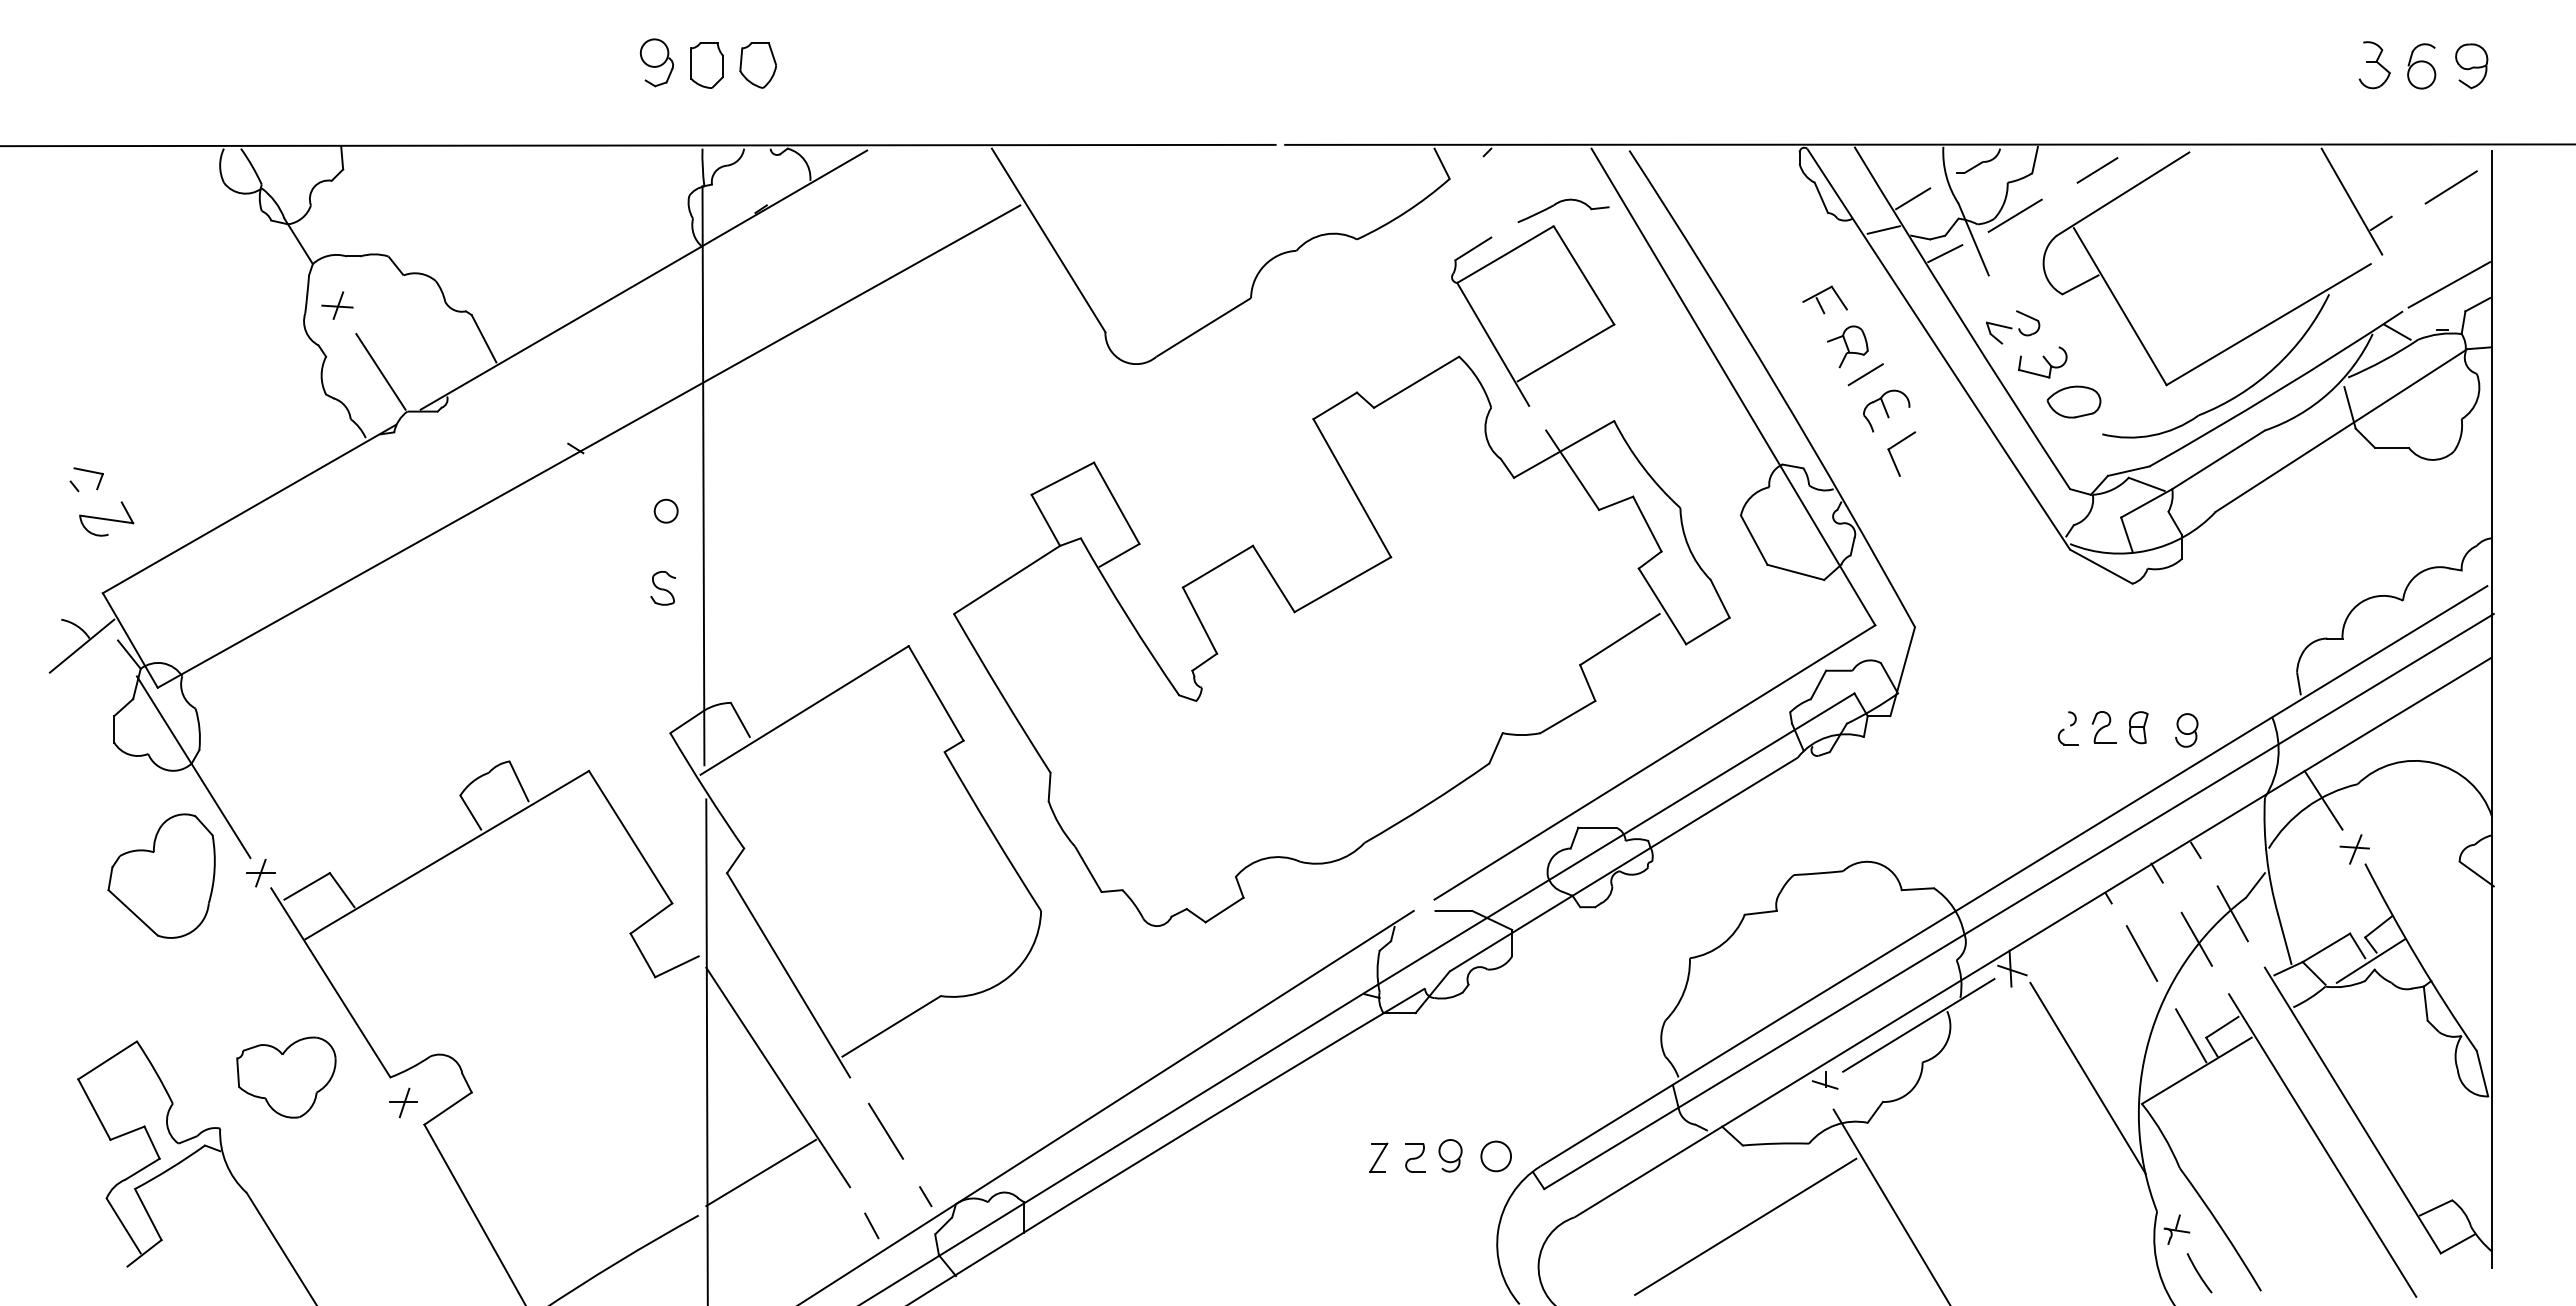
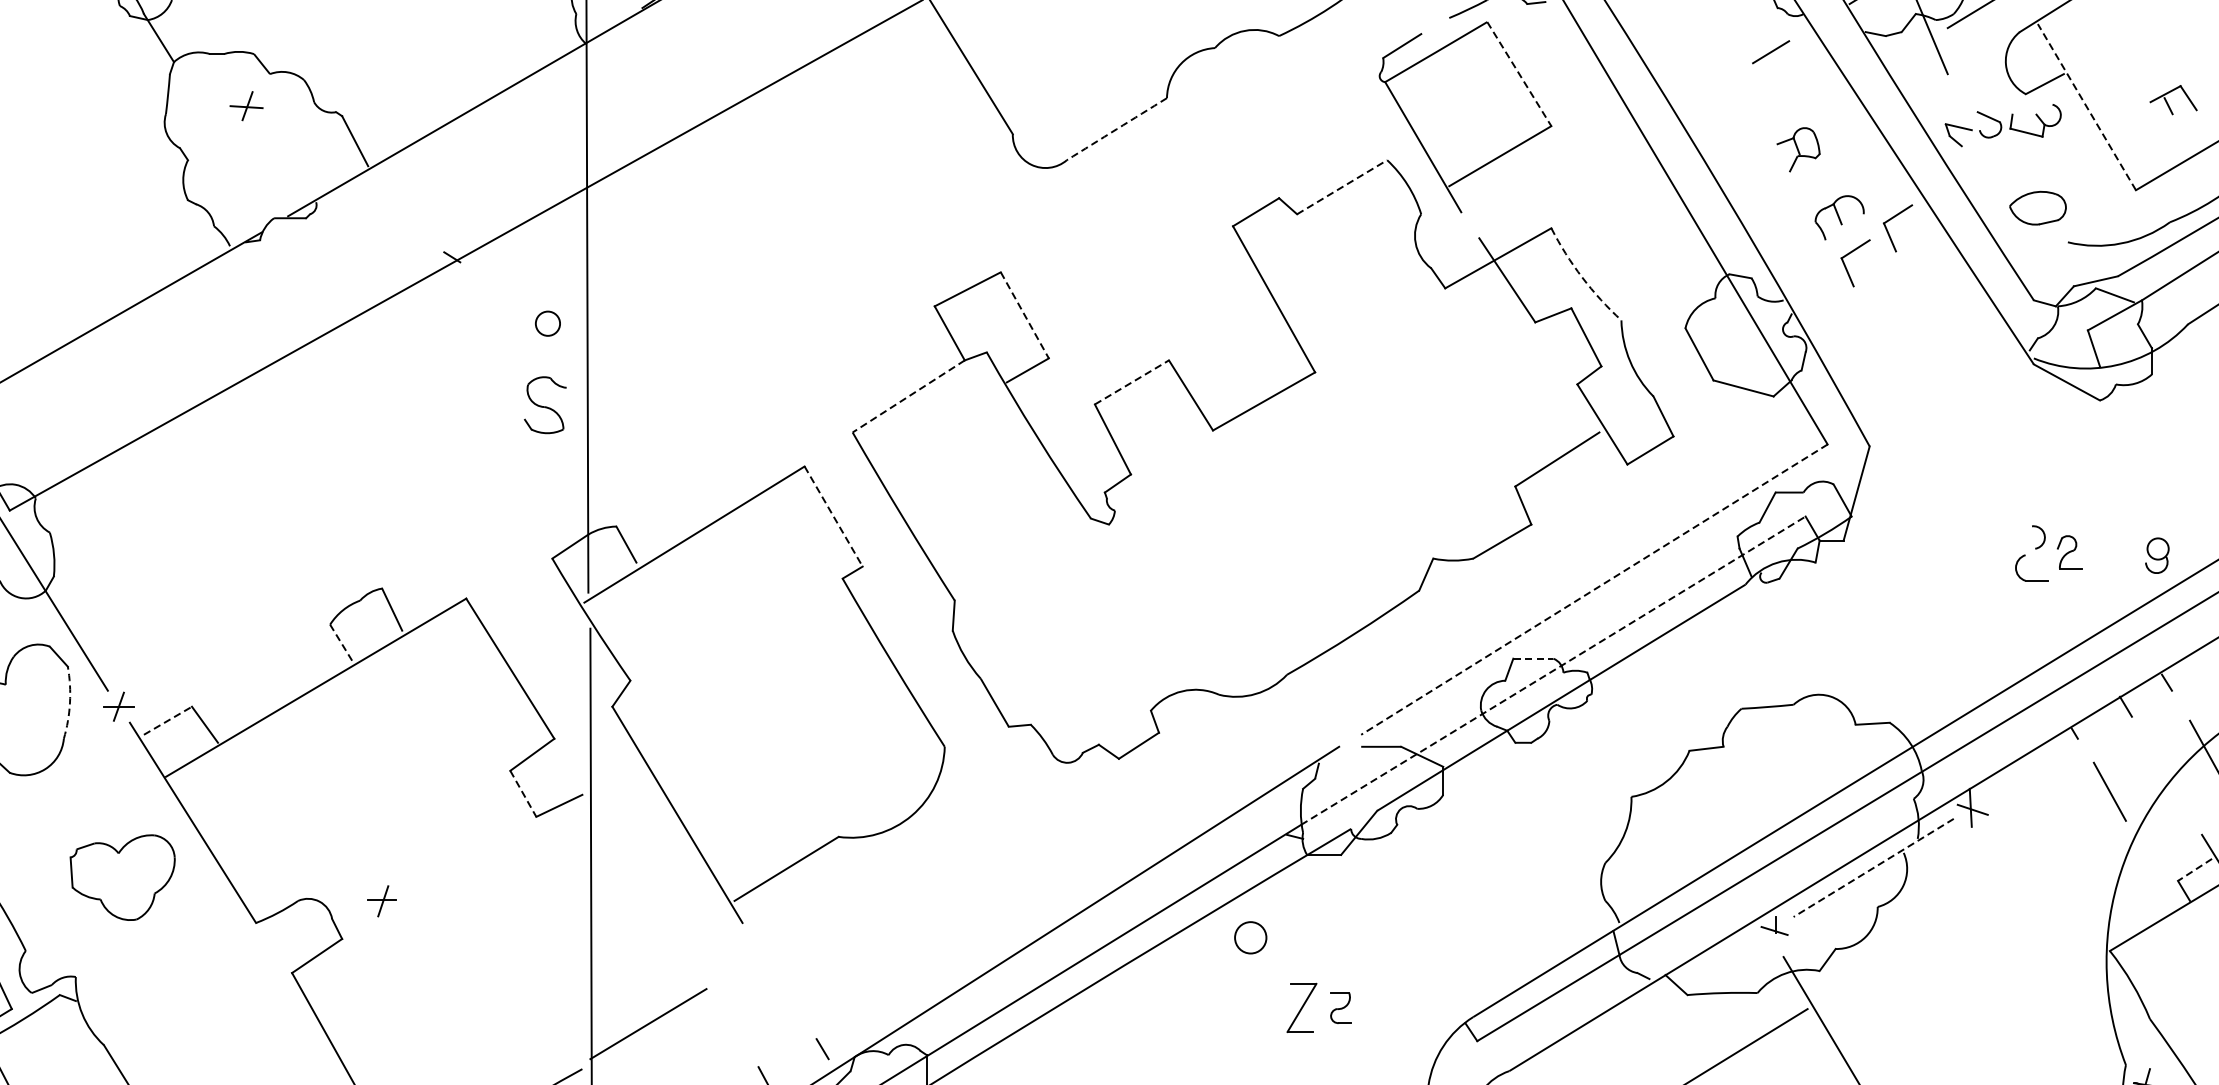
line: (1883, 229) -> (1836, 25), removed
line: (1945, 253) -> (1901, 50), removed
line: (1583, 275) -> (1518, 74), solid -> dashed
part: (1824, 299) -> (2172, 99), moved
part: (337, 305) -> (246, 105), moved
line: (2119, 306) -> (2086, 107), solid -> dashed
arc: (1203, 327) -> (1116, 129), solid -> dashed
part: (2042, 362) -> (2035, 120), moved
line: (380, 371) -> (245, 175), removed
line: (1865, 374) -> (1770, 51), moved
line: (1416, 382) -> (1342, 187), solid -> dashed
part: (1935, 413) -> (1891, 220), added
arc: (1643, 467) -> (1582, 277), solid -> dashed
line: (1116, 503) -> (1024, 315), solid -> dashed
line: (1217, 566) -> (1131, 382), solid -> dashed
line: (1007, 579) -> (909, 395), solid -> dashed
part: (662, 588) -> (544, 405), size x1.6
line: (936, 693) -> (834, 516), solid -> dashed
part: (2138, 727) -> (2106, 552), removed
part: (2067, 728) -> (2031, 553), size x1.6
line: (1654, 762) -> (1593, 589), solid -> dashed
line: (470, 812) -> (340, 642), solid -> dashed
line: (1597, 827) -> (1533, 658), solid -> dashed
line: (1616, 838) -> (1553, 670), solid -> dashed
arc: (214, 869) -> (69, 702), solid -> dashed
line: (307, 886) -> (168, 720), solid -> dashed
line: (2196, 938) -> (2167, 775), removed
line: (642, 955) -> (522, 793), solid -> dashed
line: (1918, 1025) -> (1873, 868), solid -> dashed
line: (2221, 1027) -> (2194, 870), solid -> dashed
line: (2191, 1035) -> (2162, 878), removed
part: (286, 1077) -> (122, 877), moved
line: (778, 1077) -> (666, 923), removed
line: (2087, 1077) -> (2052, 923), removed
part: (403, 1102) -> (382, 900), moved
line: (885, 1130) -> (780, 979), removed
part: (1450, 1155) -> (1378, 1005), removed
circle: (1495, 1156) -> (1249, 937), moved
part: (1378, 1157) -> (1301, 1007), size x1.6

